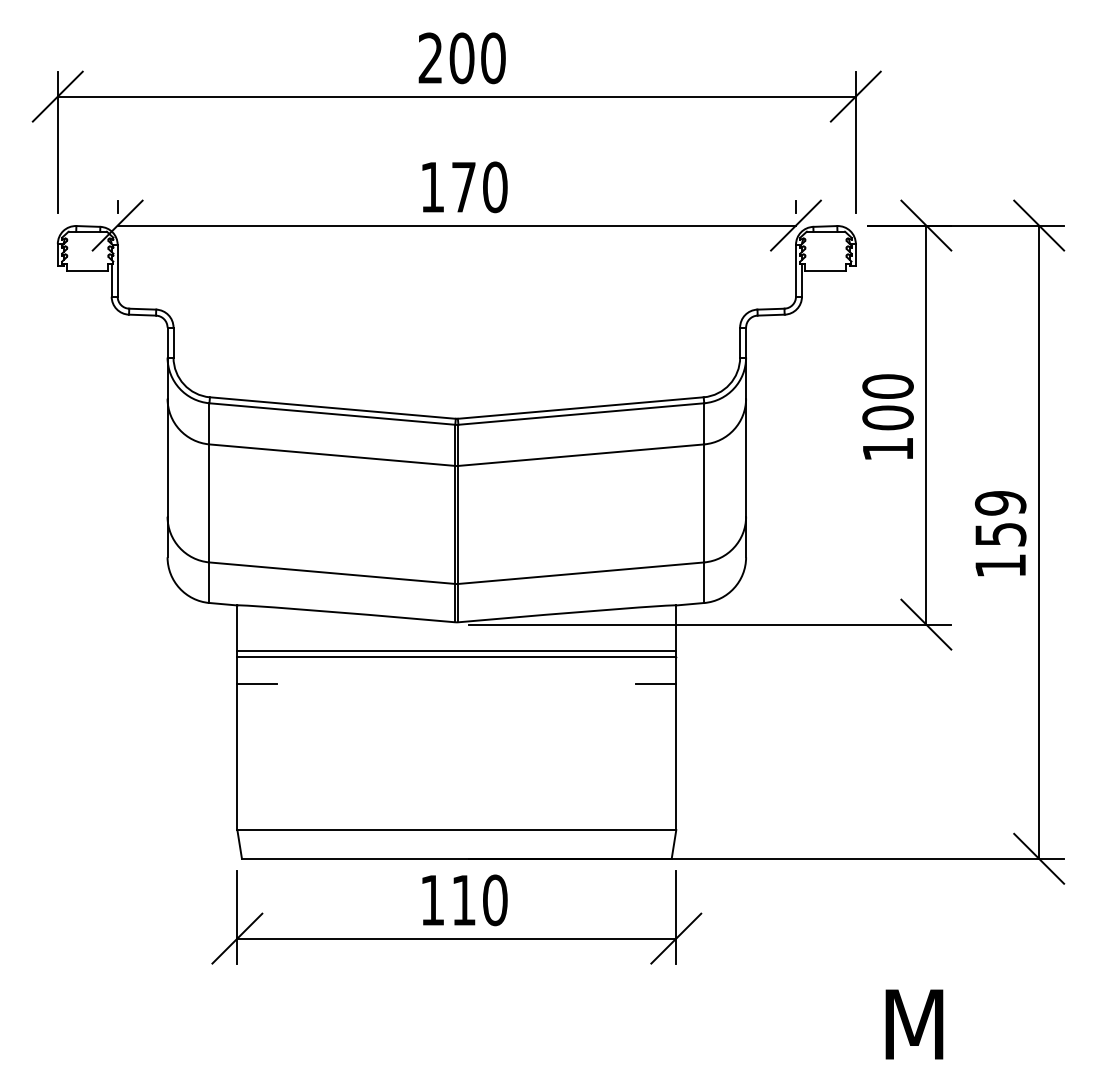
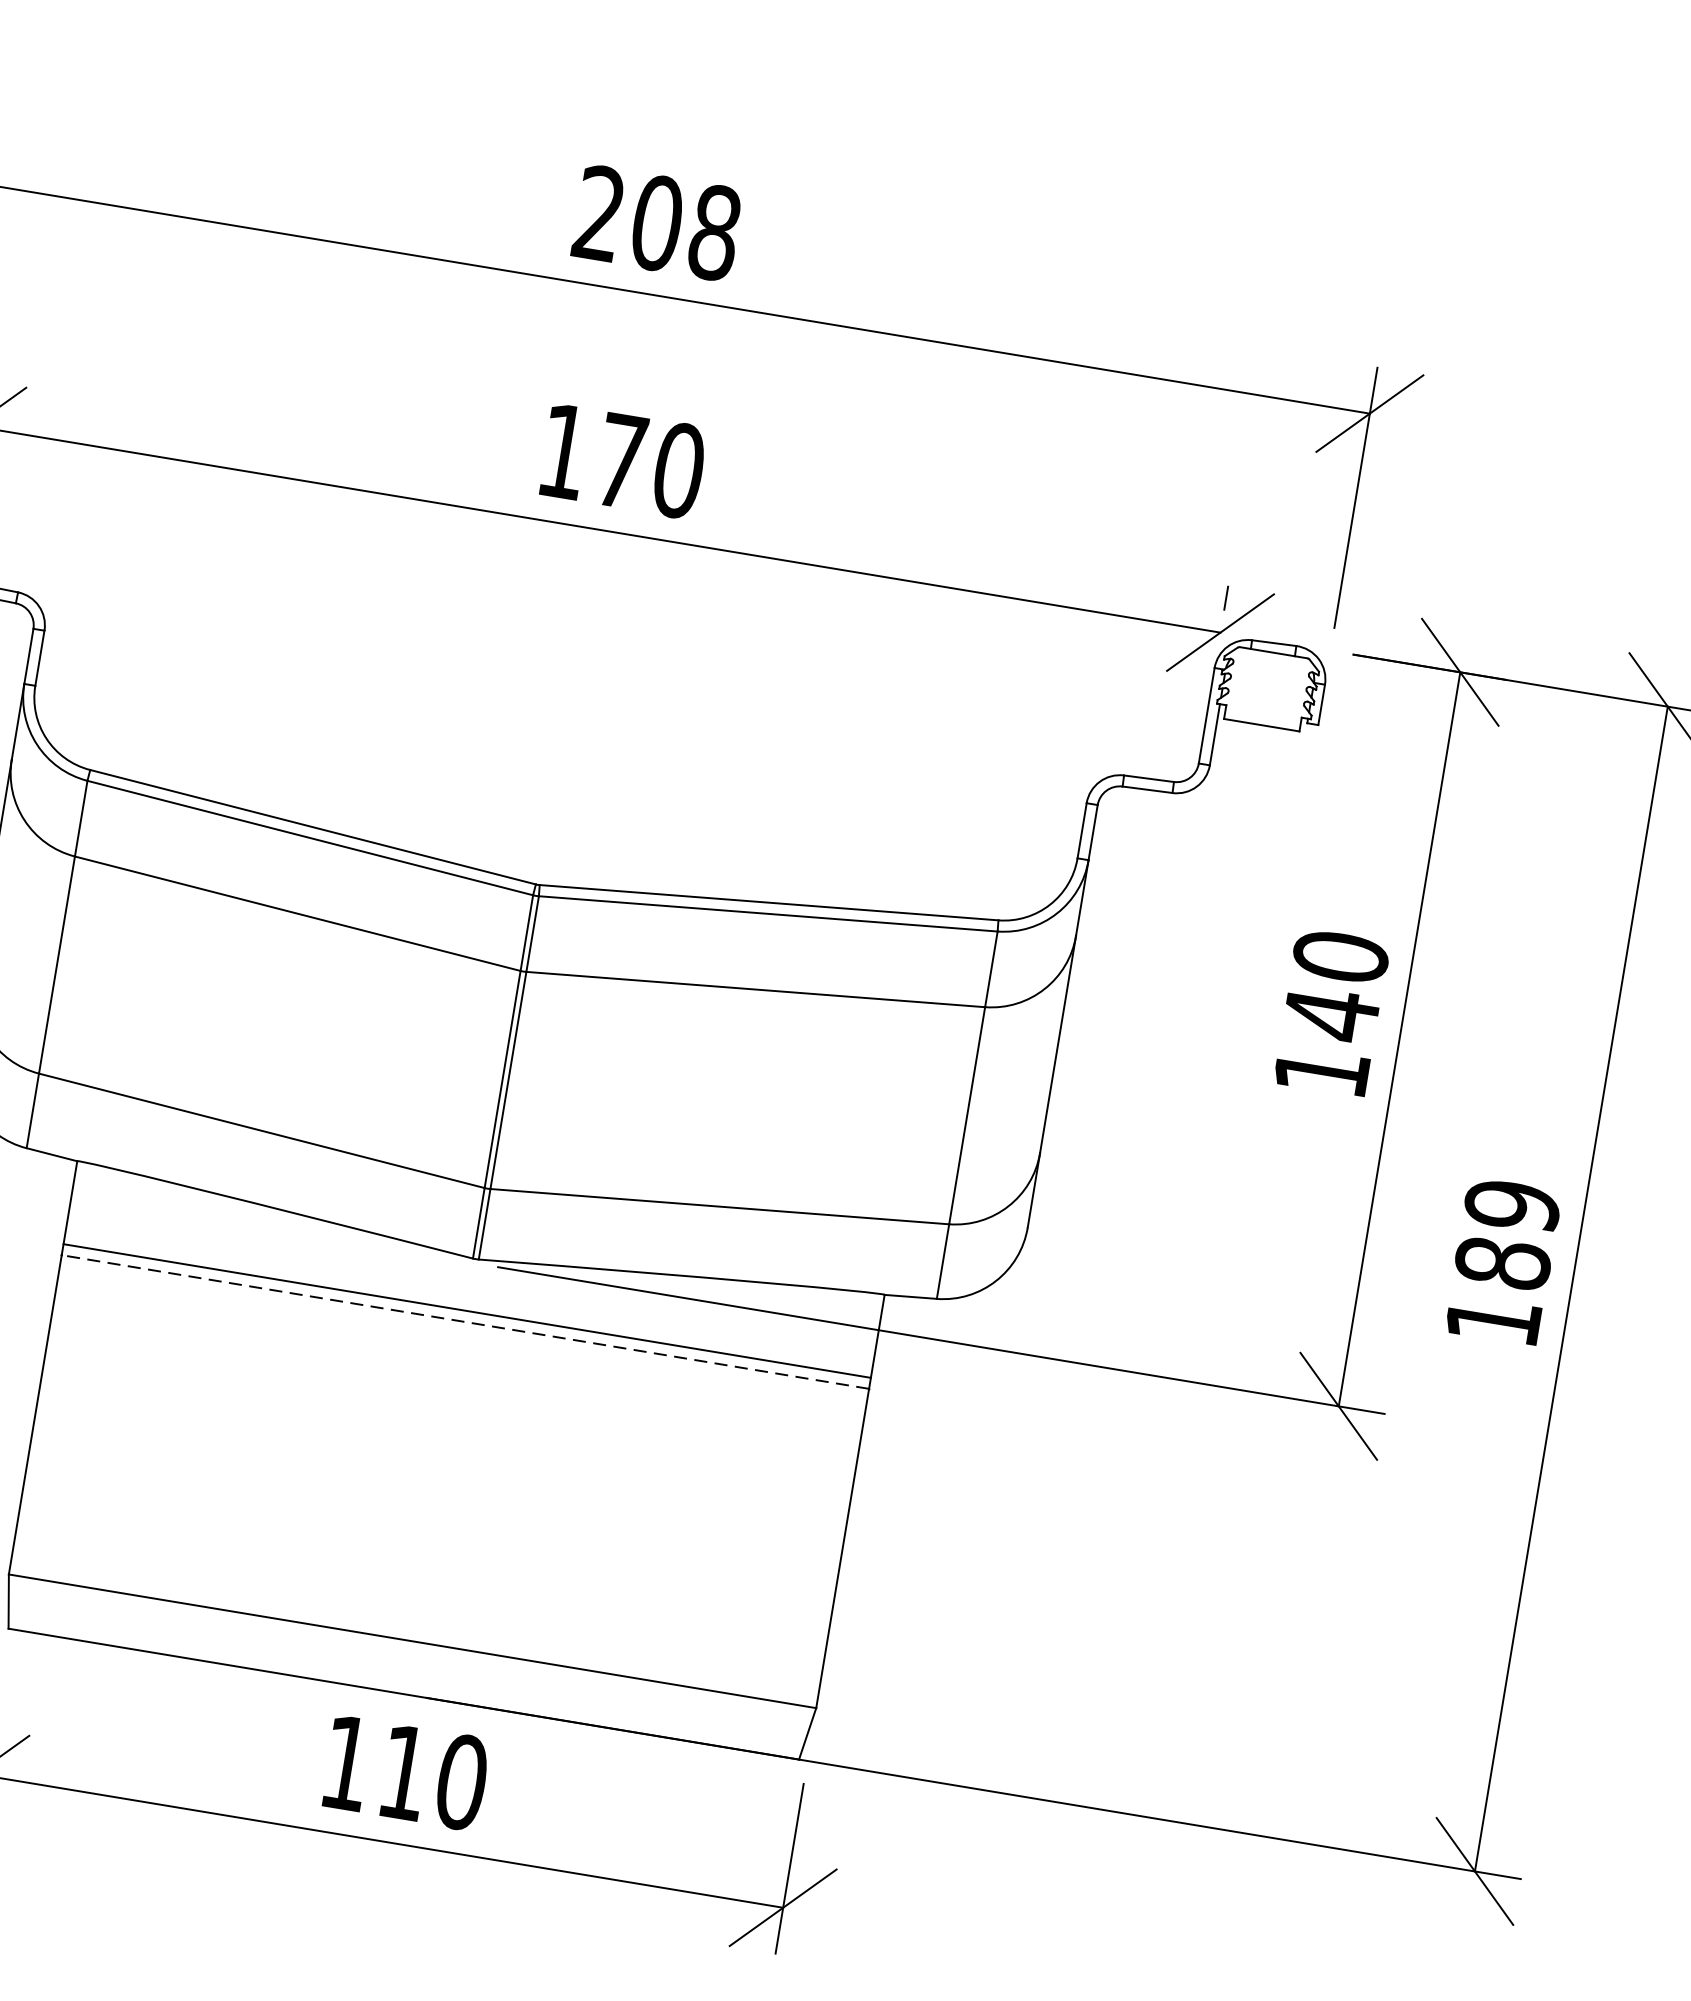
text: (493, 57) -> (715, 231), 200 -> 208
text: (887, 418) -> (1330, 1015), 100 -> 140
text: (1000, 534) -> (1502, 1263), 159 -> 189
line: (456, 656) -> (464, 1321), solid -> dashed
line: (257, 684) -> (90, 1312), removed
line: (656, 684) -> (824, 1434), removed

